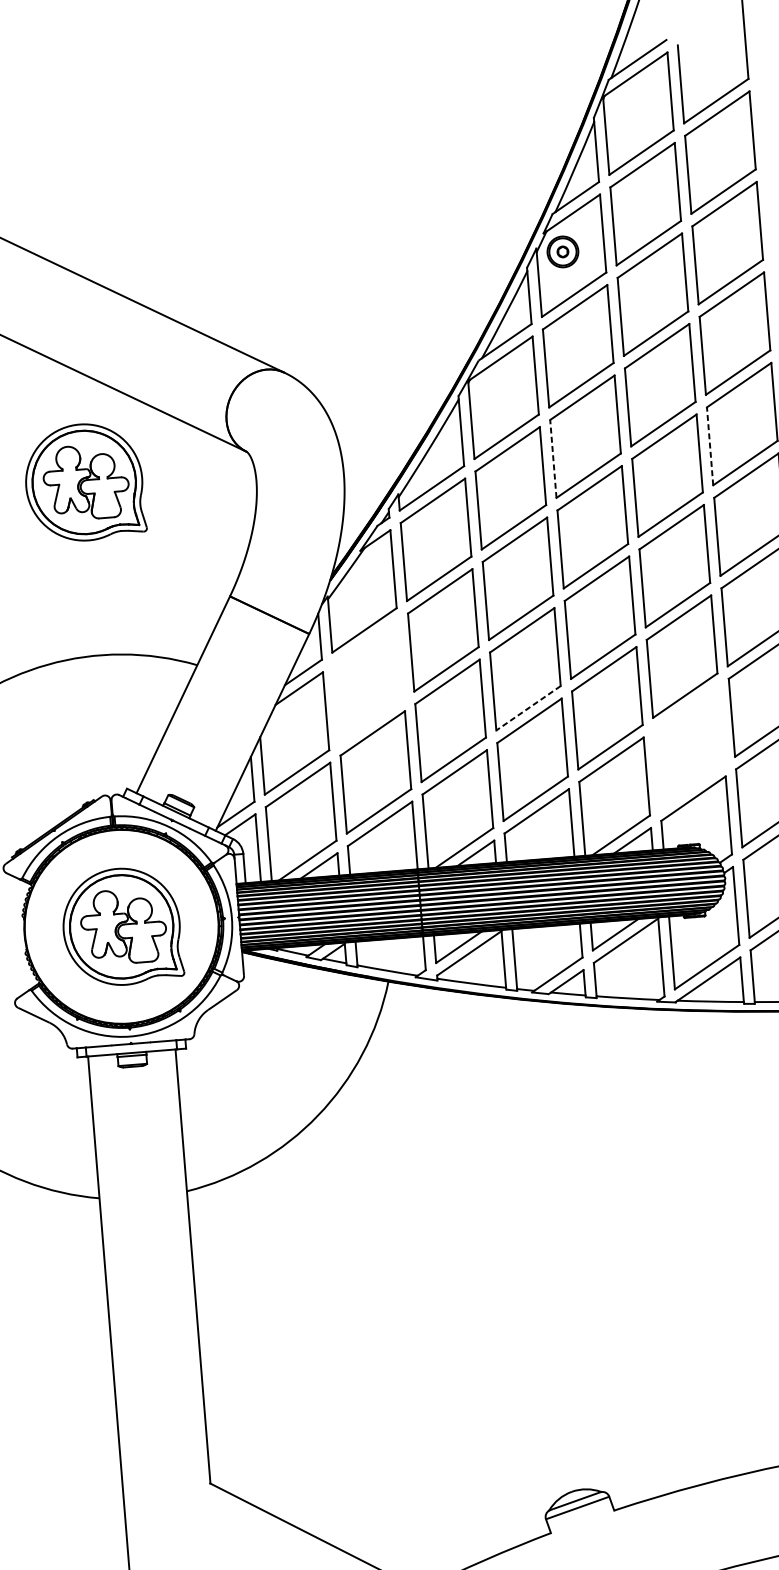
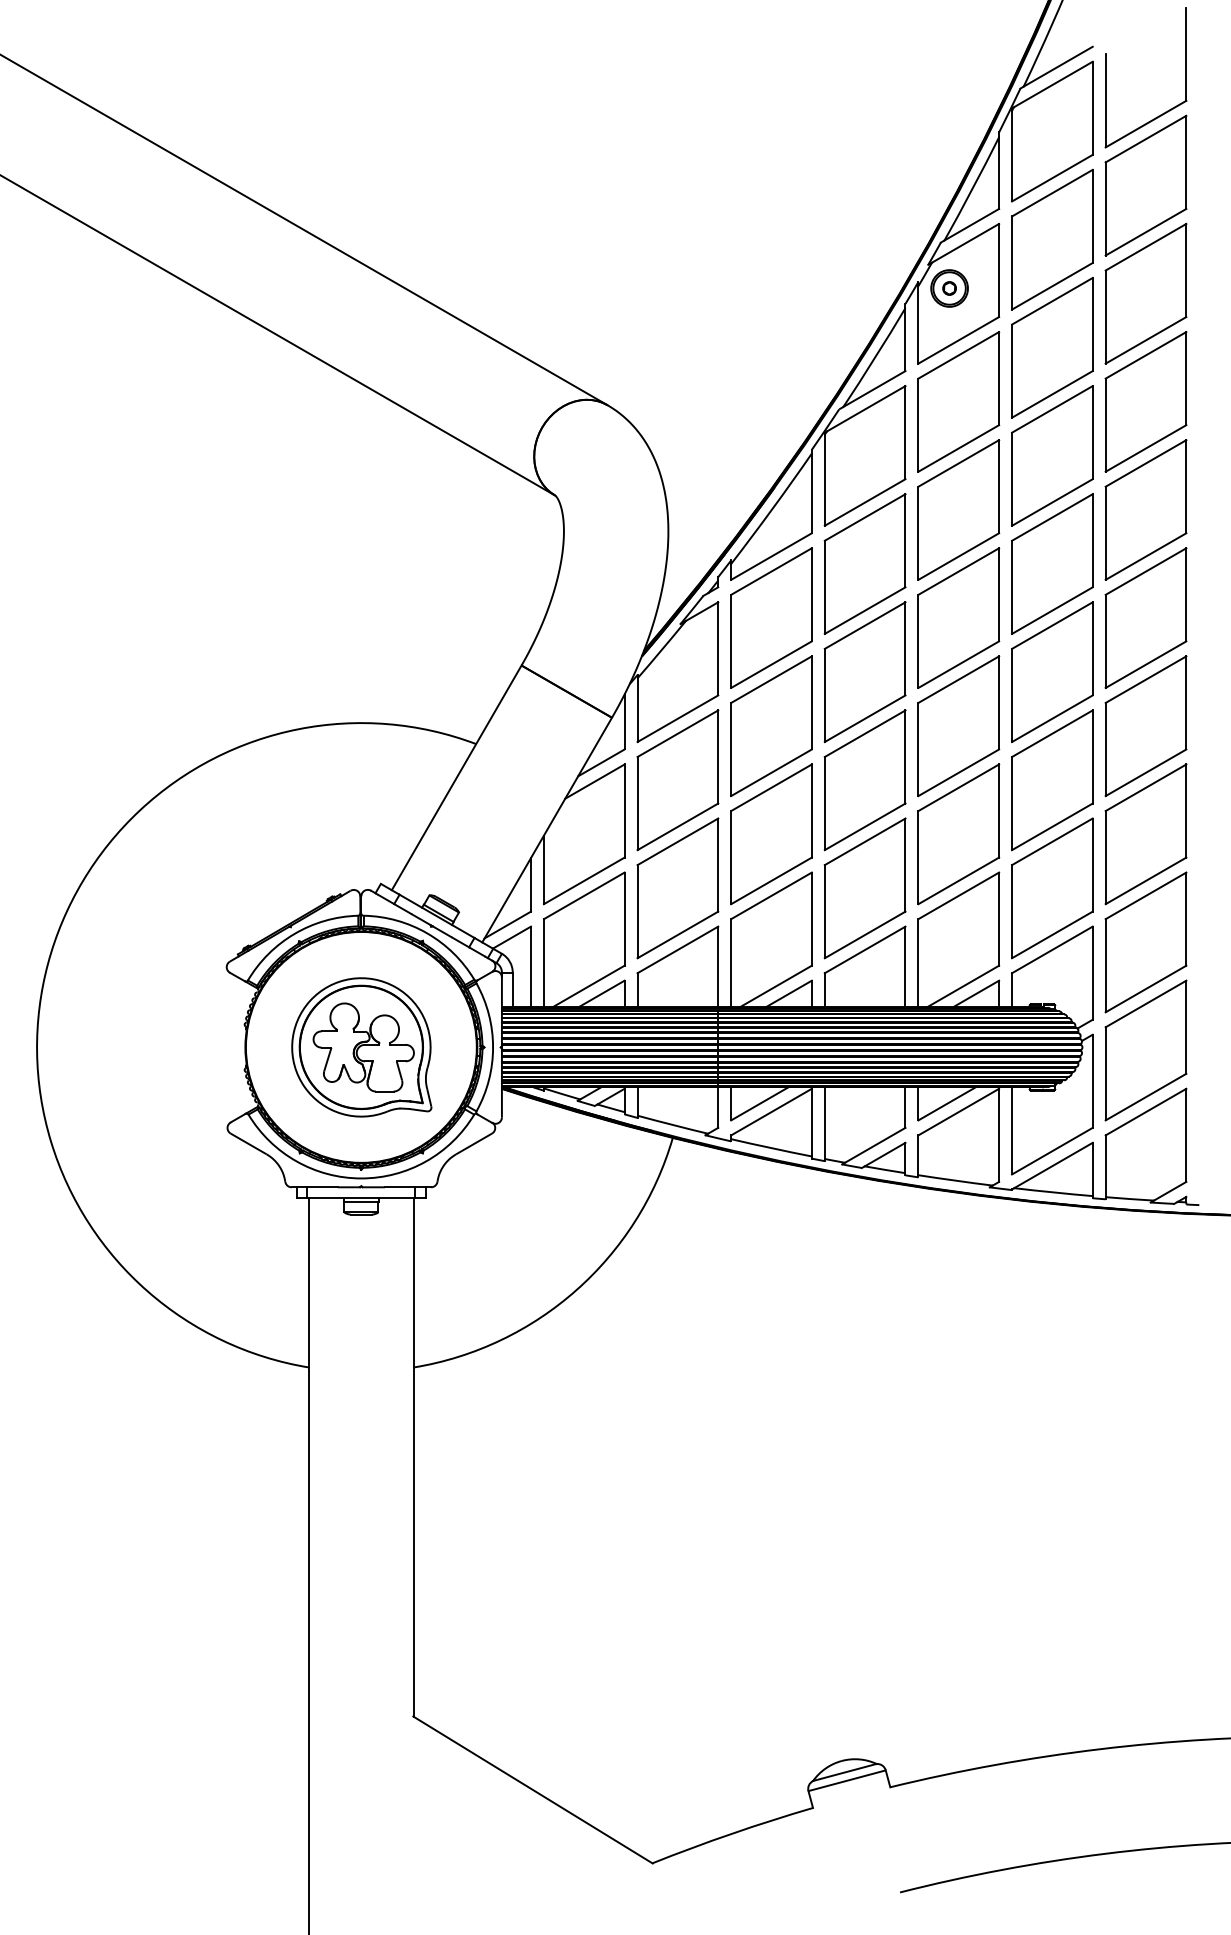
line: (709, 446) -> (1105, 533), dashed -> solid
line: (553, 459) -> (918, 533), dashed -> solid
part: (84, 482) -> (359, 516), removed
part: (368, 682) -> (677, 780), added
line: (528, 707) -> (865, 826), dashed -> solid
part: (689, 747) -> (1052, 888), added

